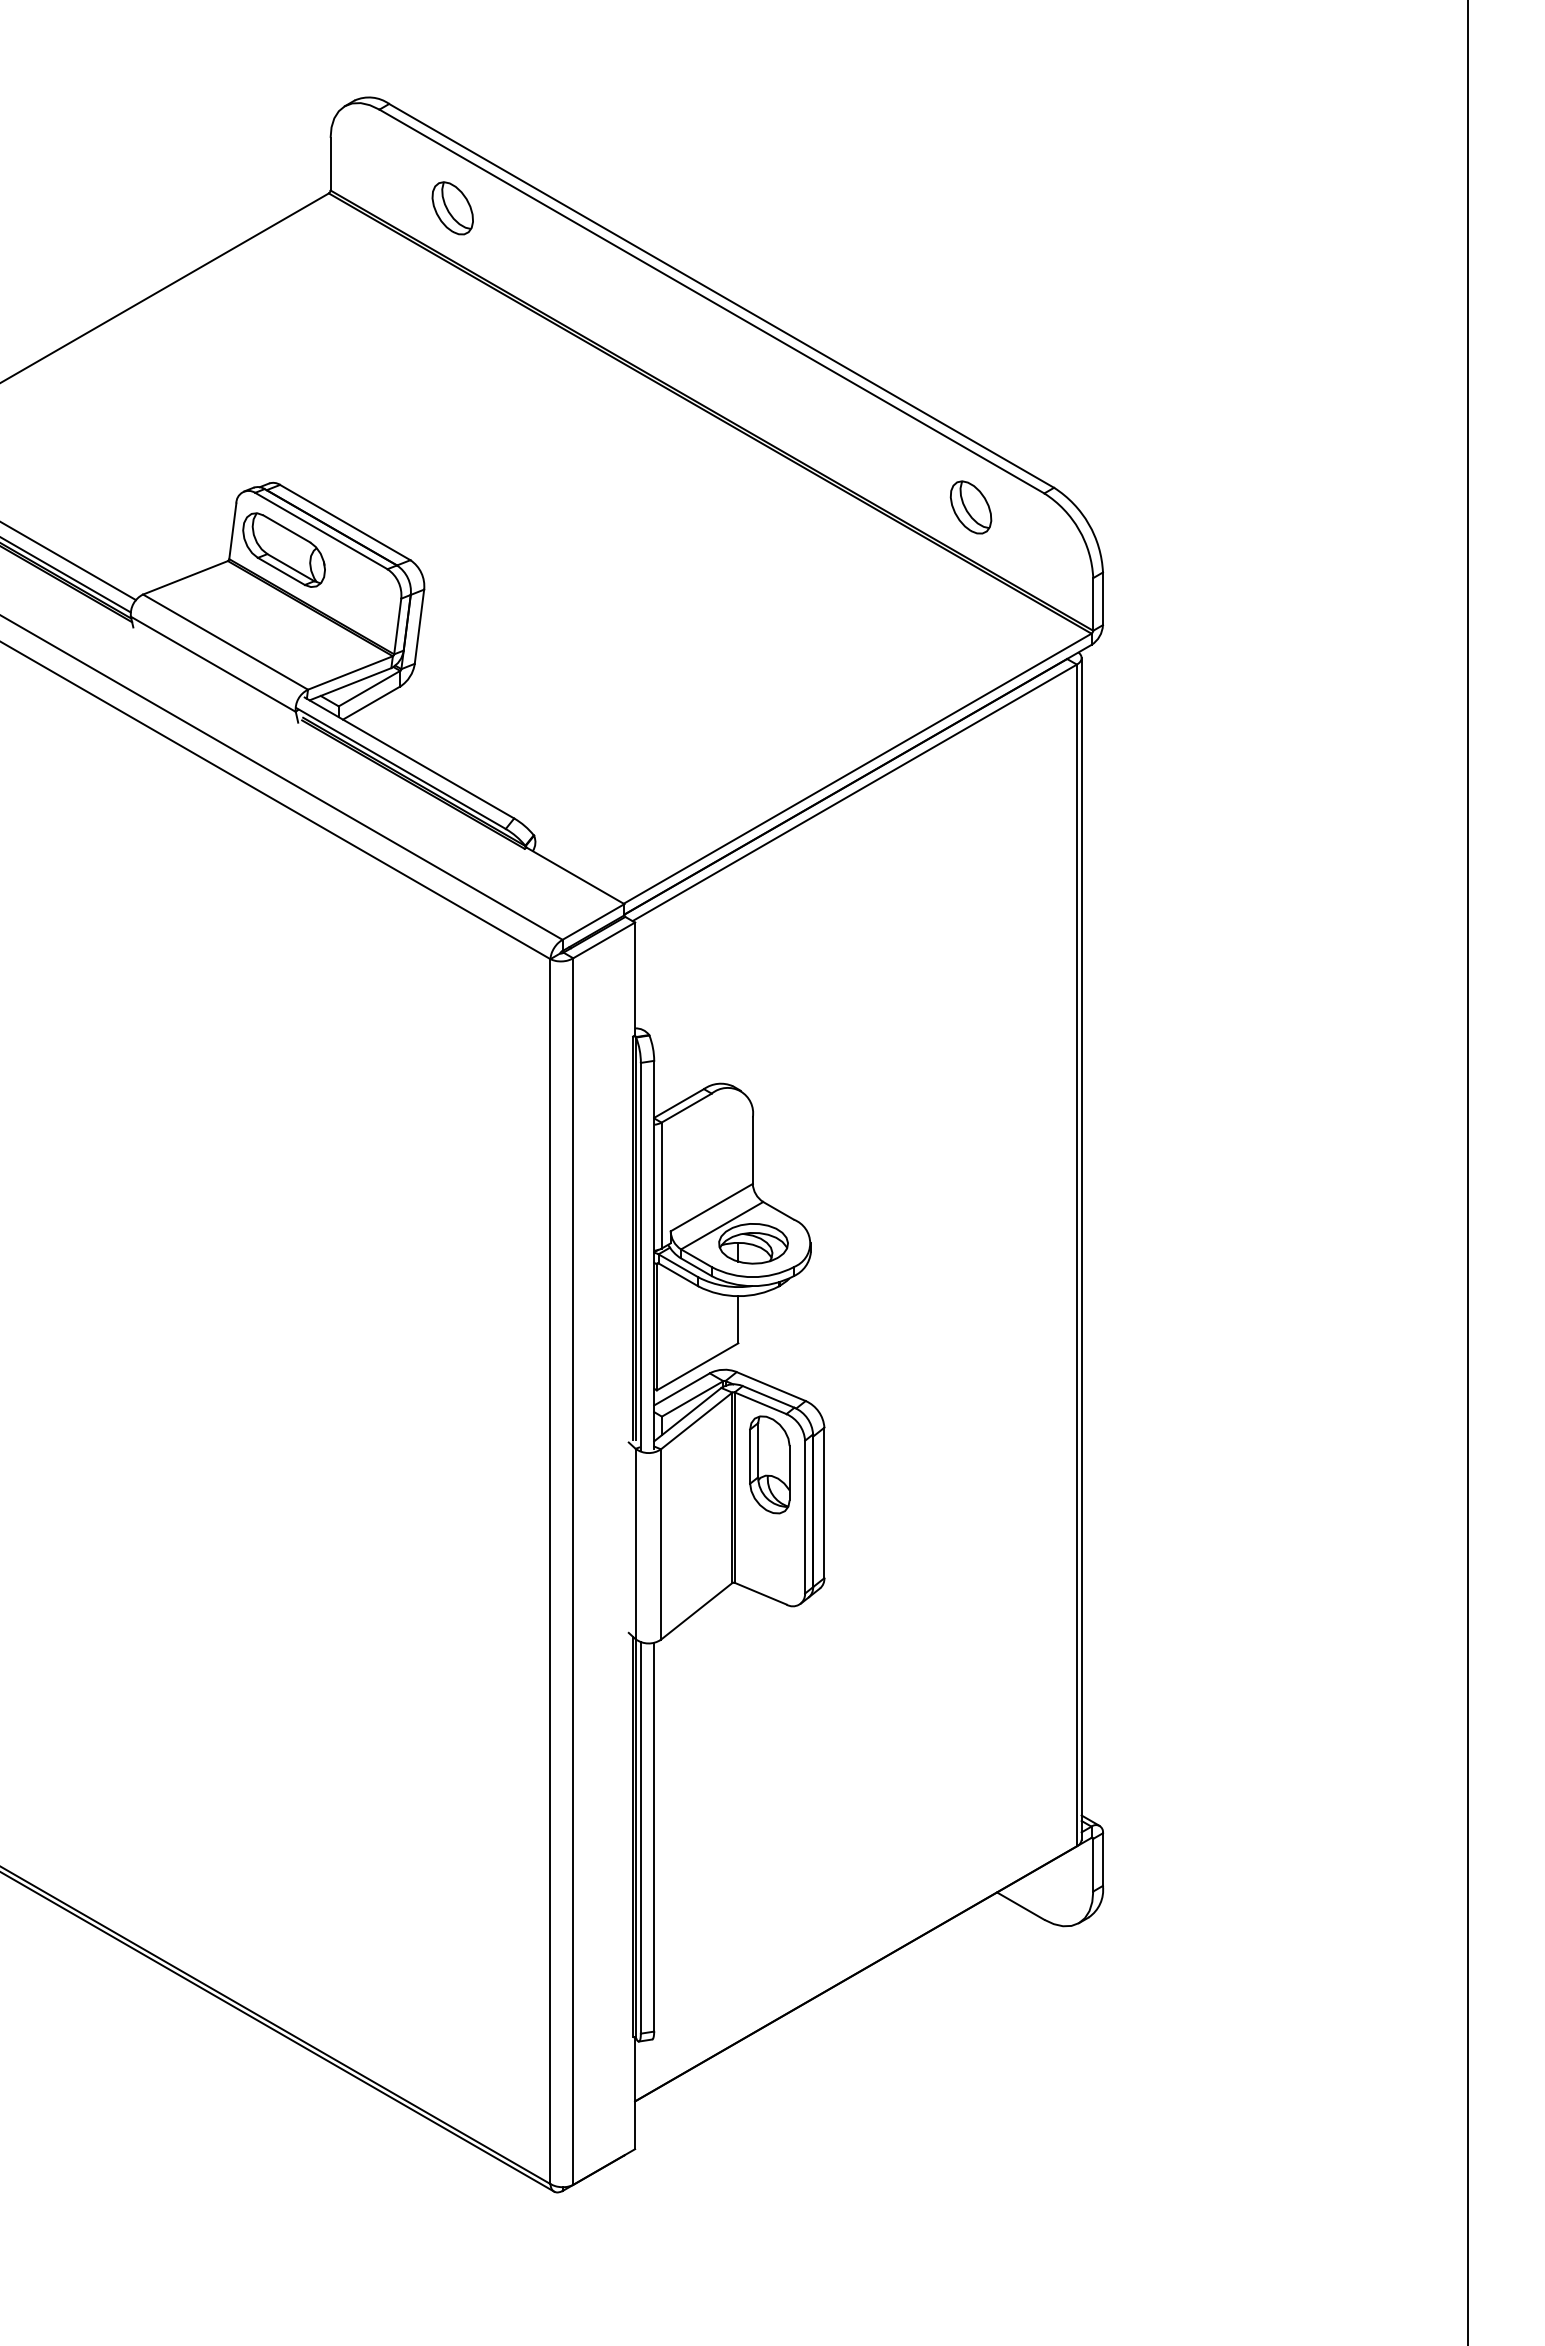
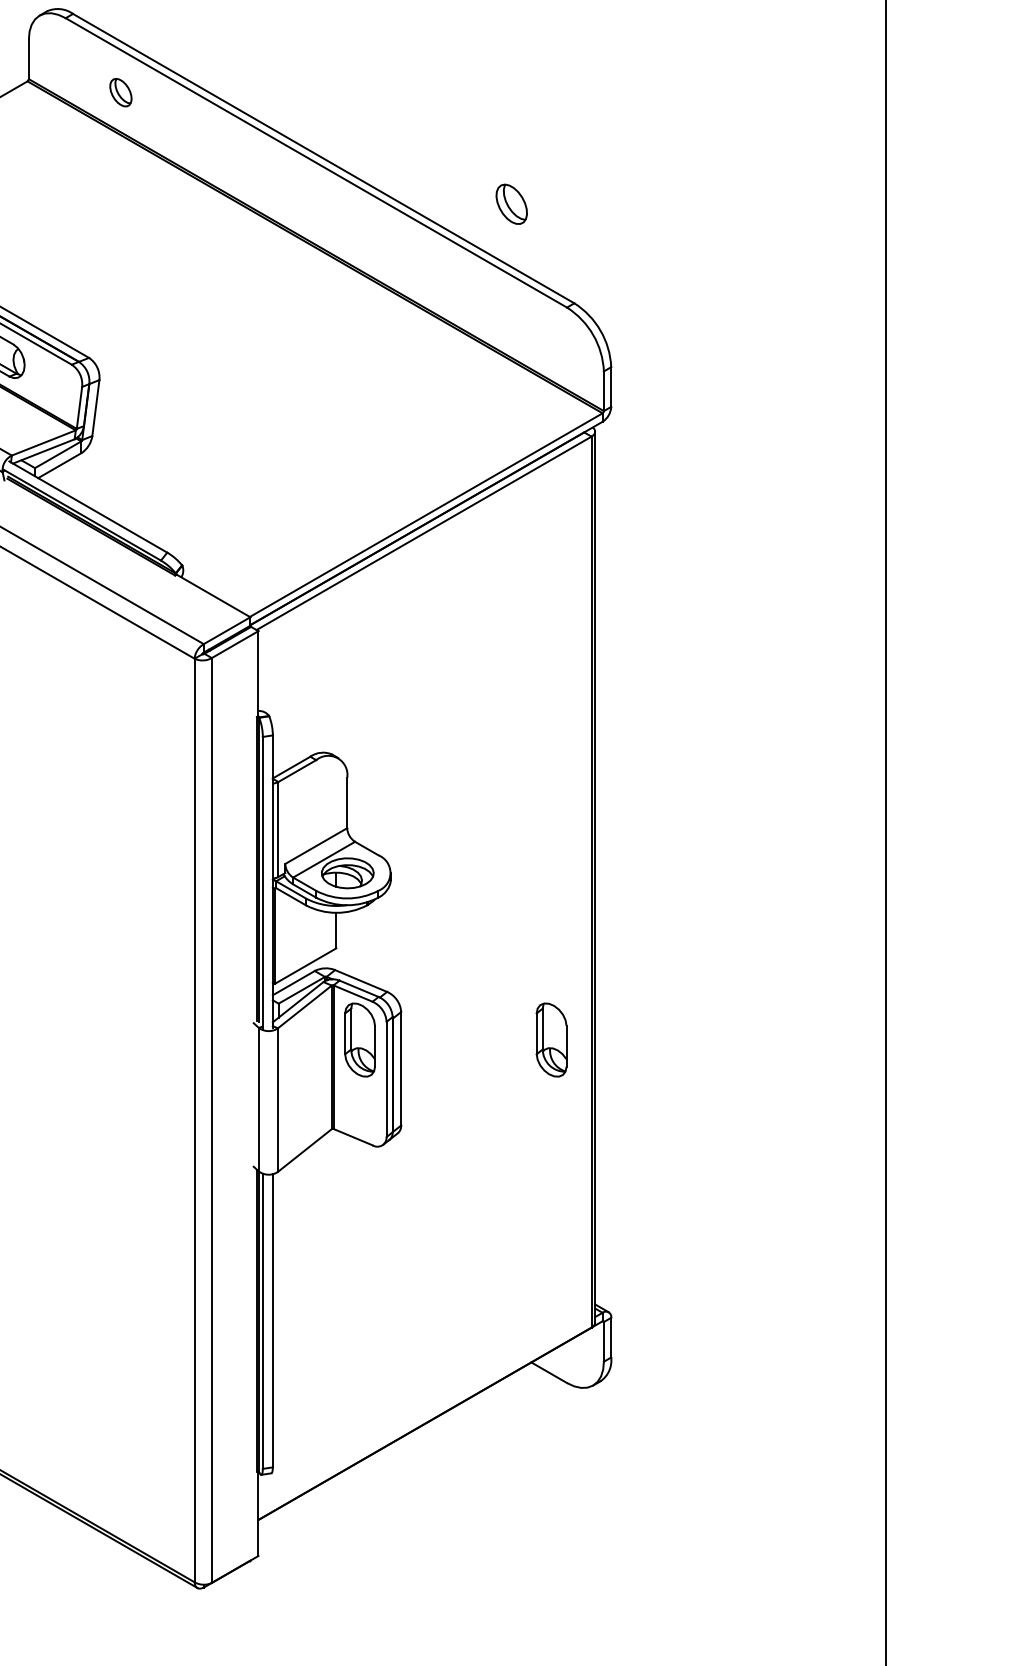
part: (452, 208) -> (120, 92), size x0.7
part: (970, 507) -> (511, 204), moved
part: (1023, 1464) -> (551, 1039), added

